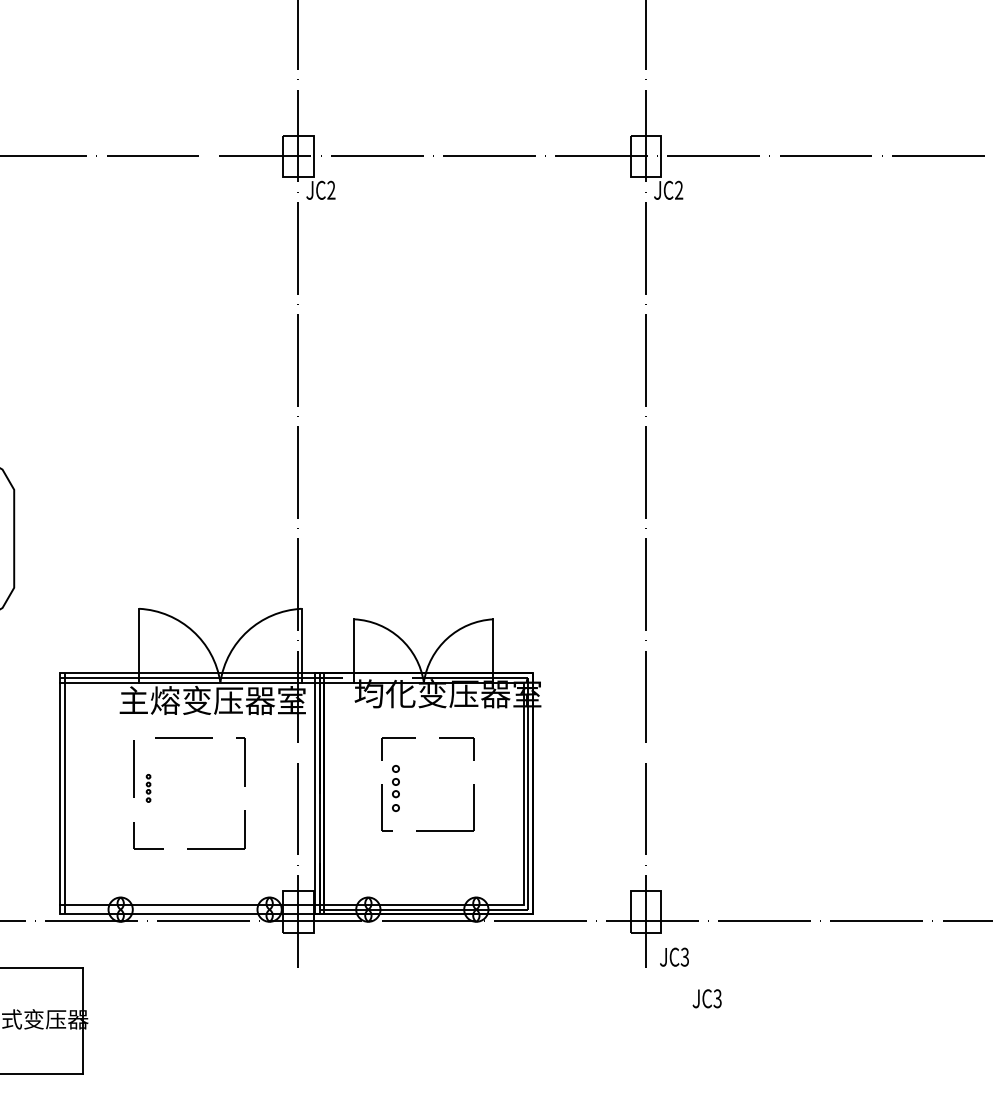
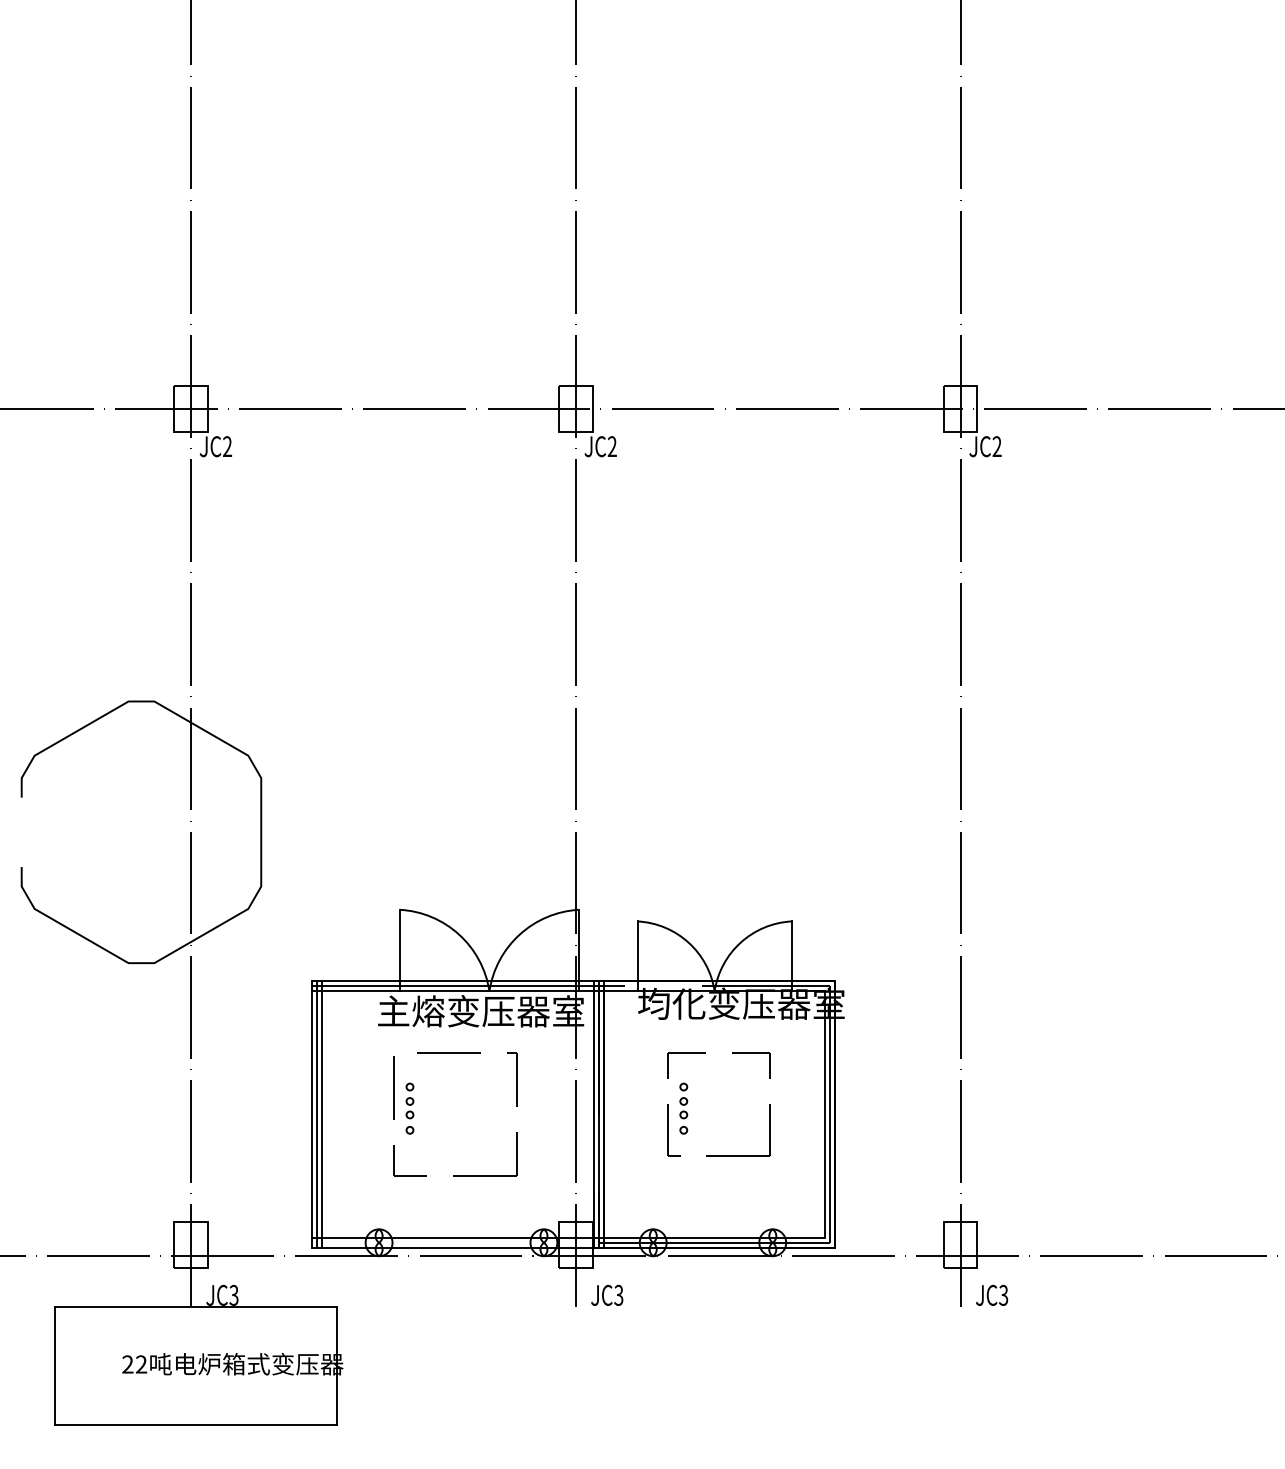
part: (148, 788) -> (409, 1108), size x1.67
line: (69, 793) -> (322, 1114), added
text: (707, 997) -> (607, 1294), moved

